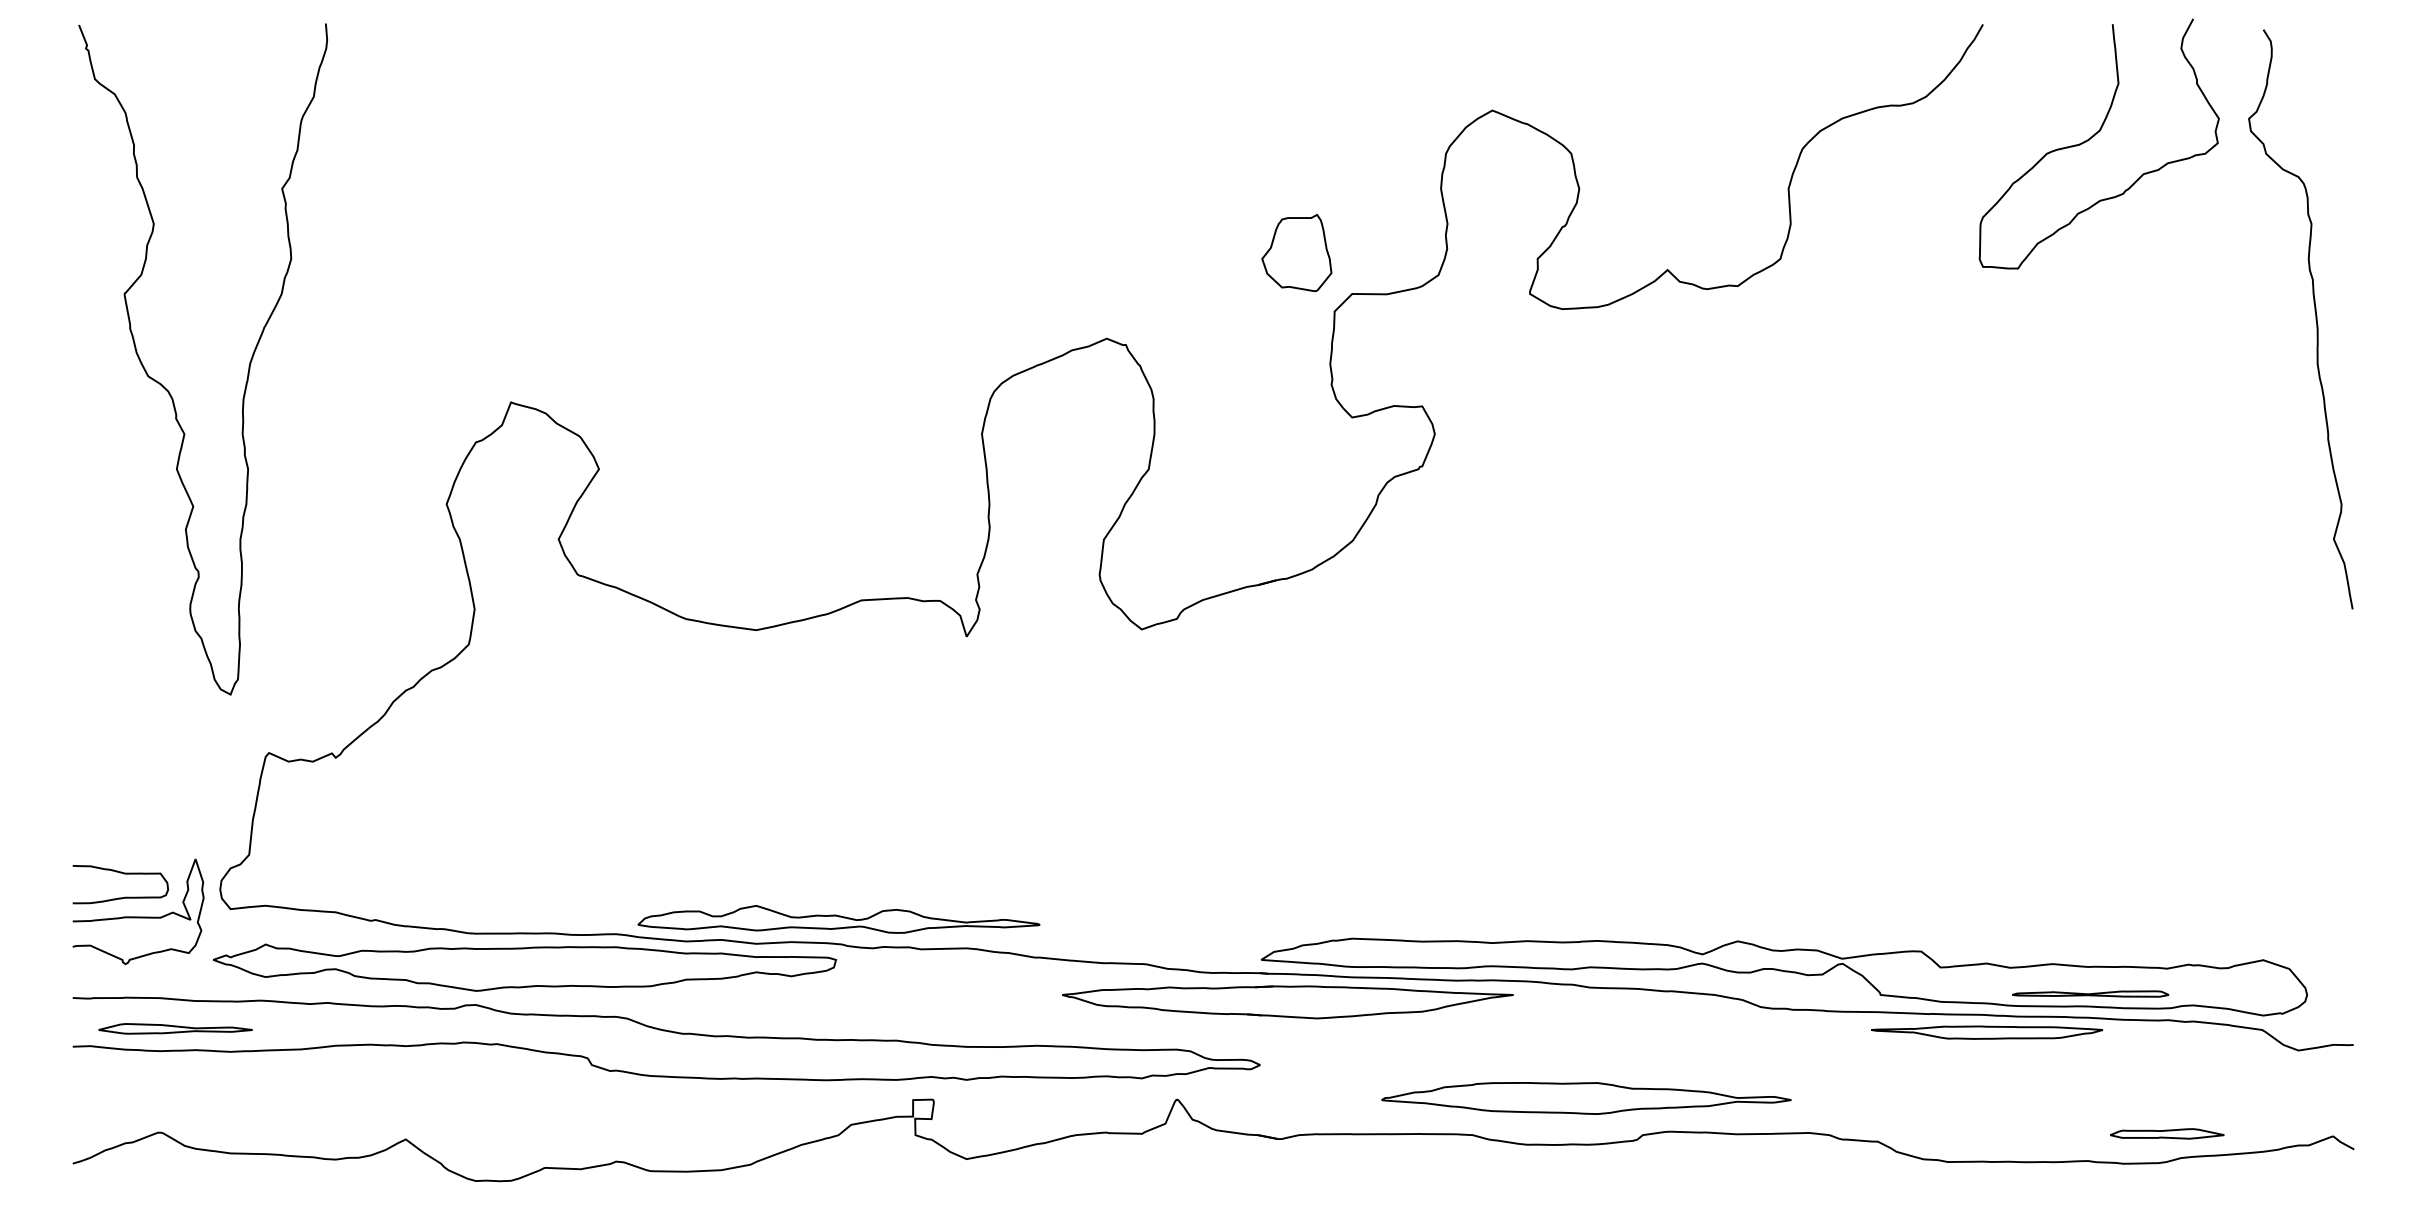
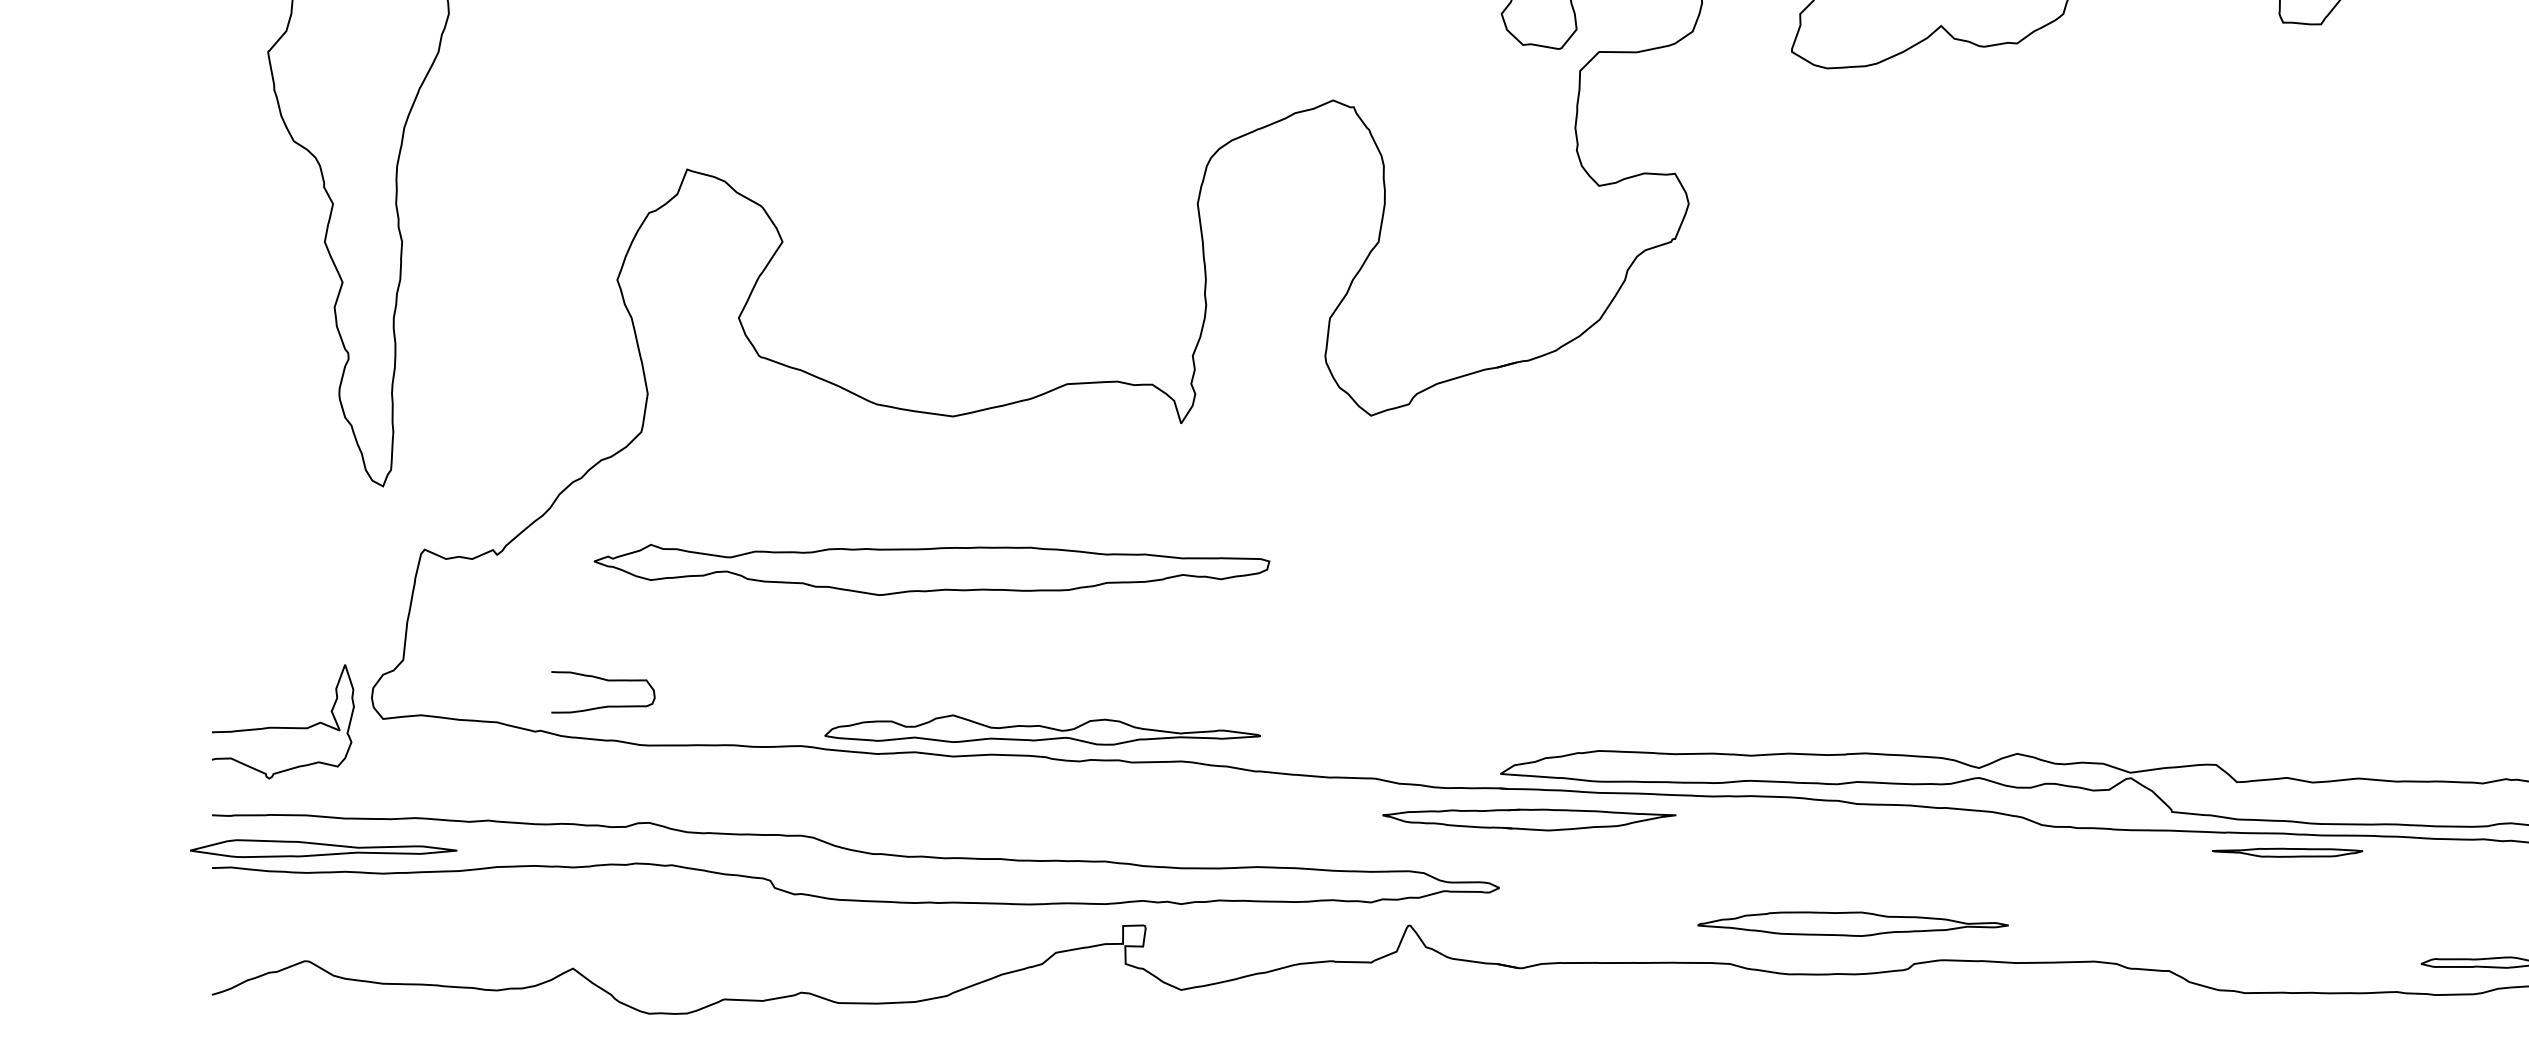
curve: (123, 874) -> (606, 681), moved
part: (524, 967) -> (931, 569), moved
part: (2090, 993) -> (2399, 810), removed
part: (1287, 1002) -> (1529, 820), size x0.6
part: (175, 1028) -> (323, 848), size x1.6
part: (1987, 1032) -> (2287, 852), size x0.6
part: (1586, 1098) -> (1853, 924), size x0.7

